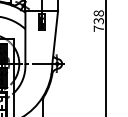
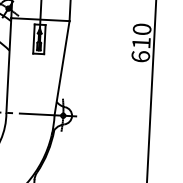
text: (98, 20) -> (140, 41), 738 -> 610

